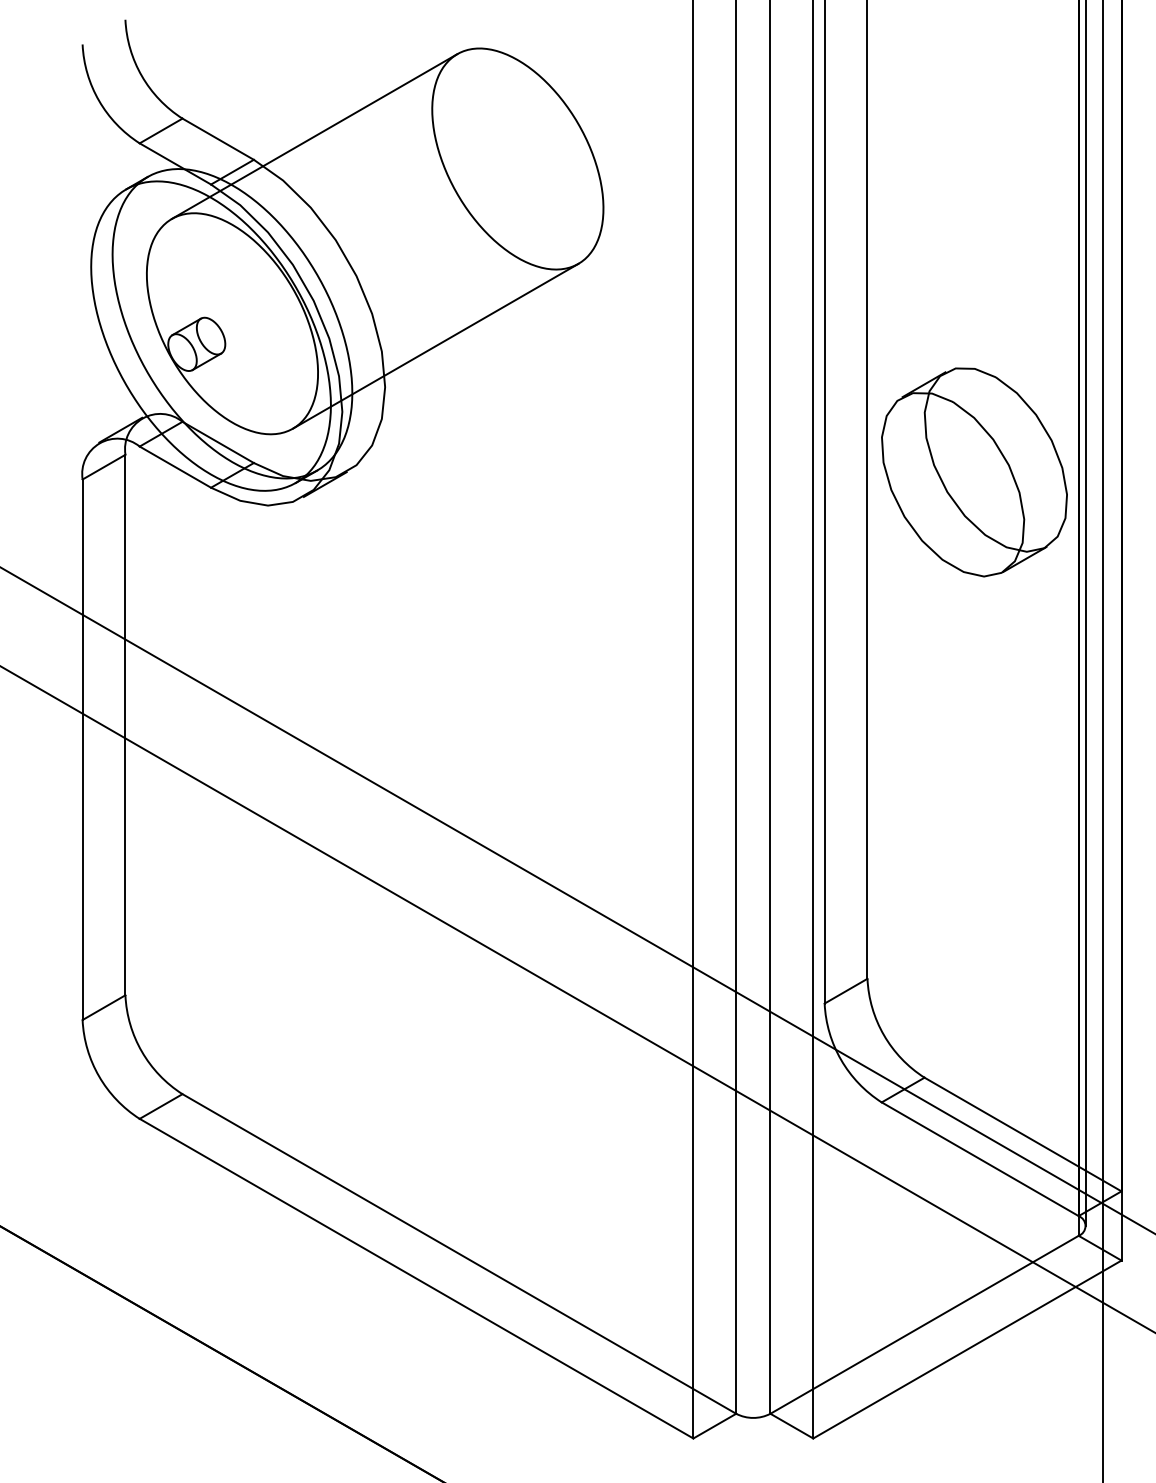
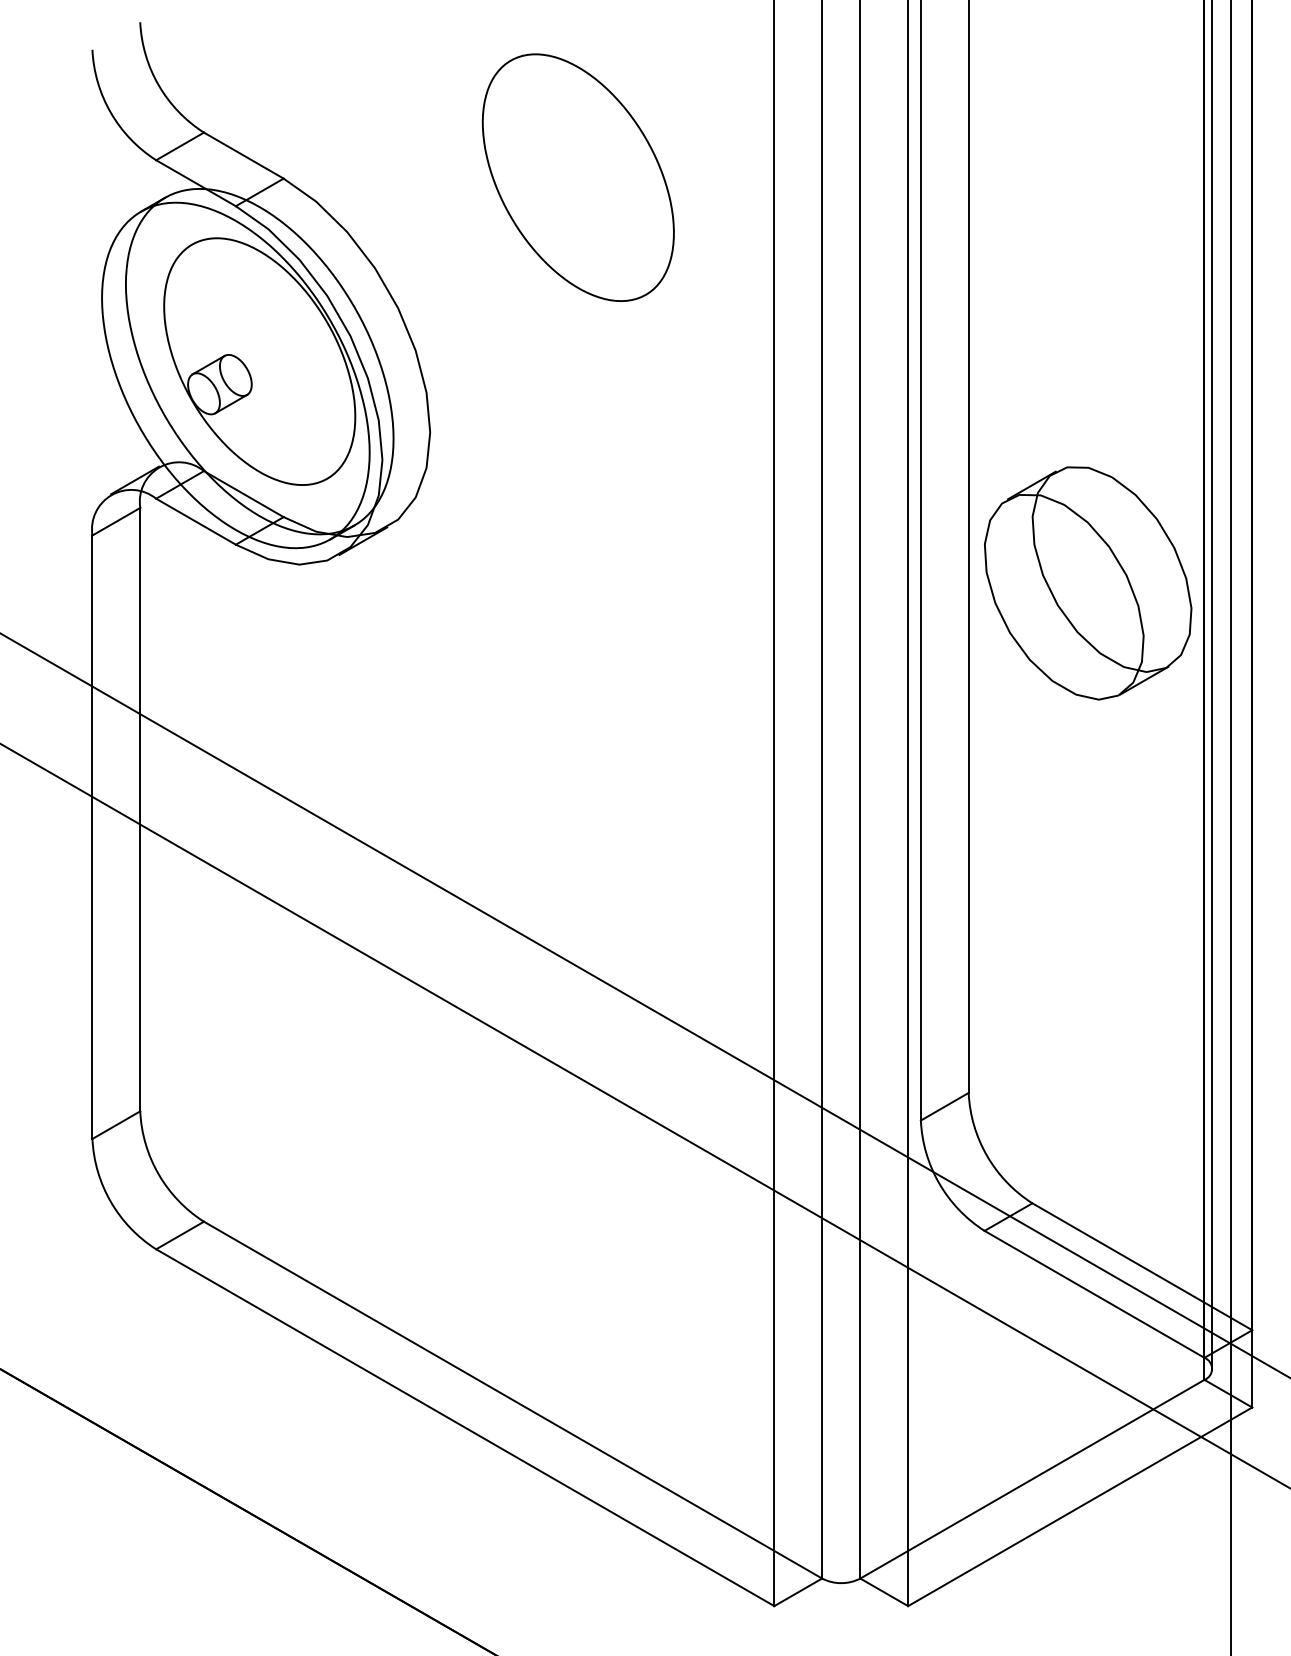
line: (314, 136) -> (351, 152), removed
line: (435, 345) -> (486, 385), removed
part: (974, 472) -> (1088, 583), moved

